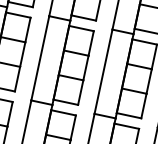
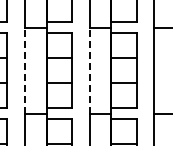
line: (40, 58) -> (25, 70), solid -> dashed
line: (103, 71) -> (89, 70), solid -> dashed

